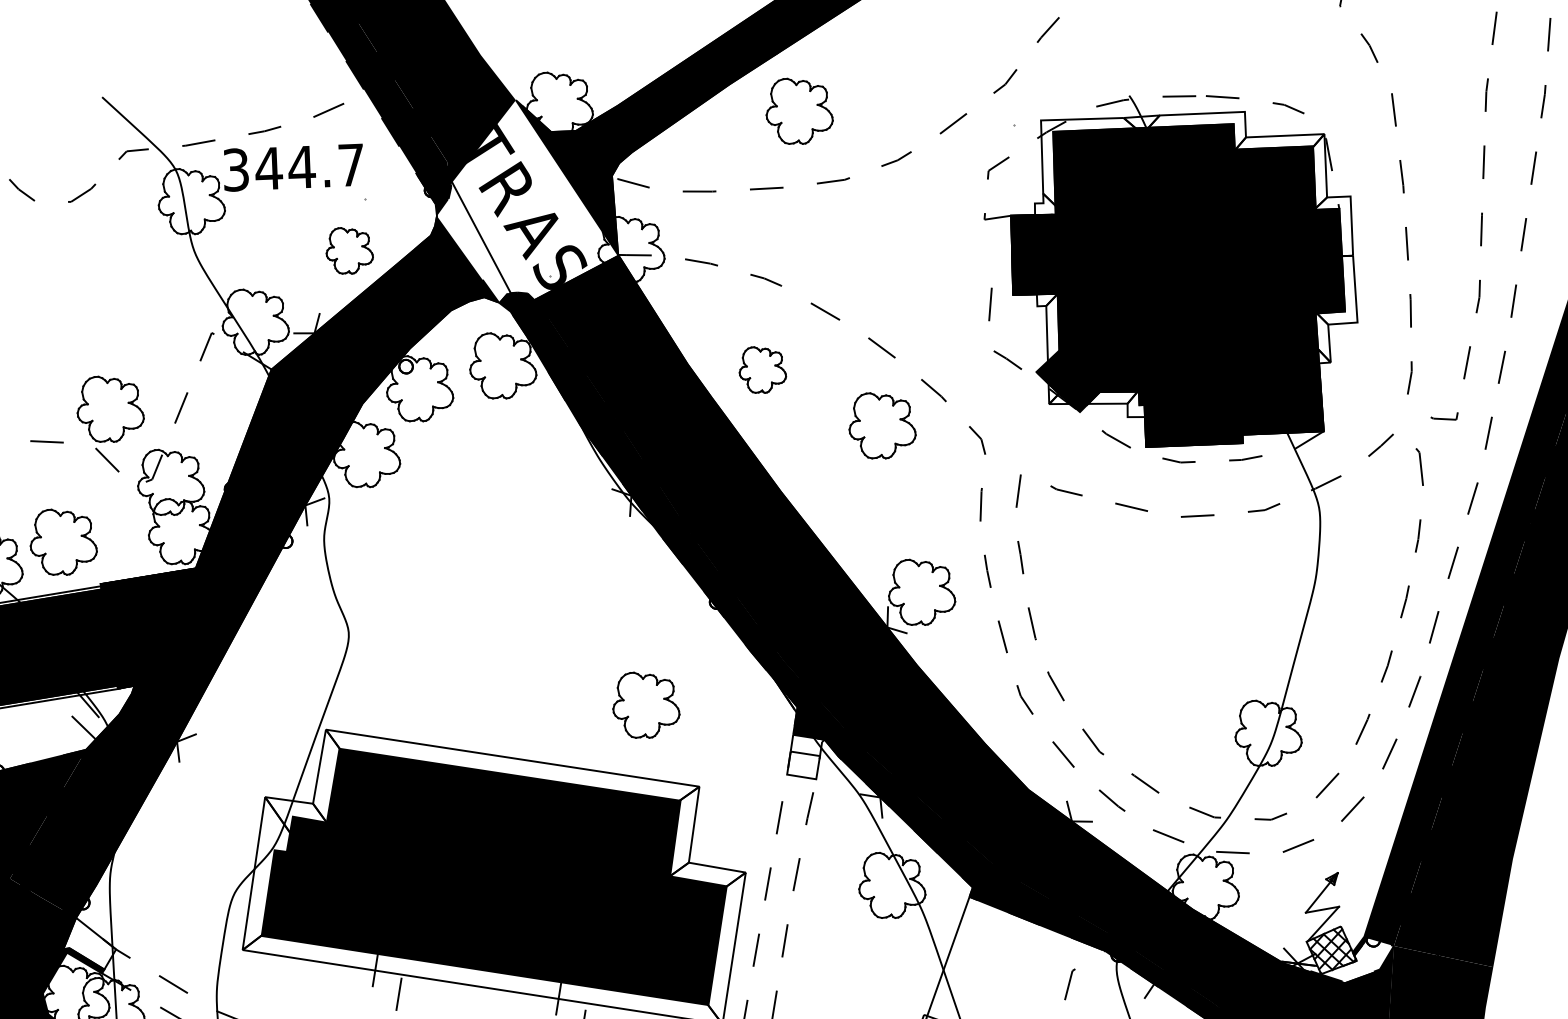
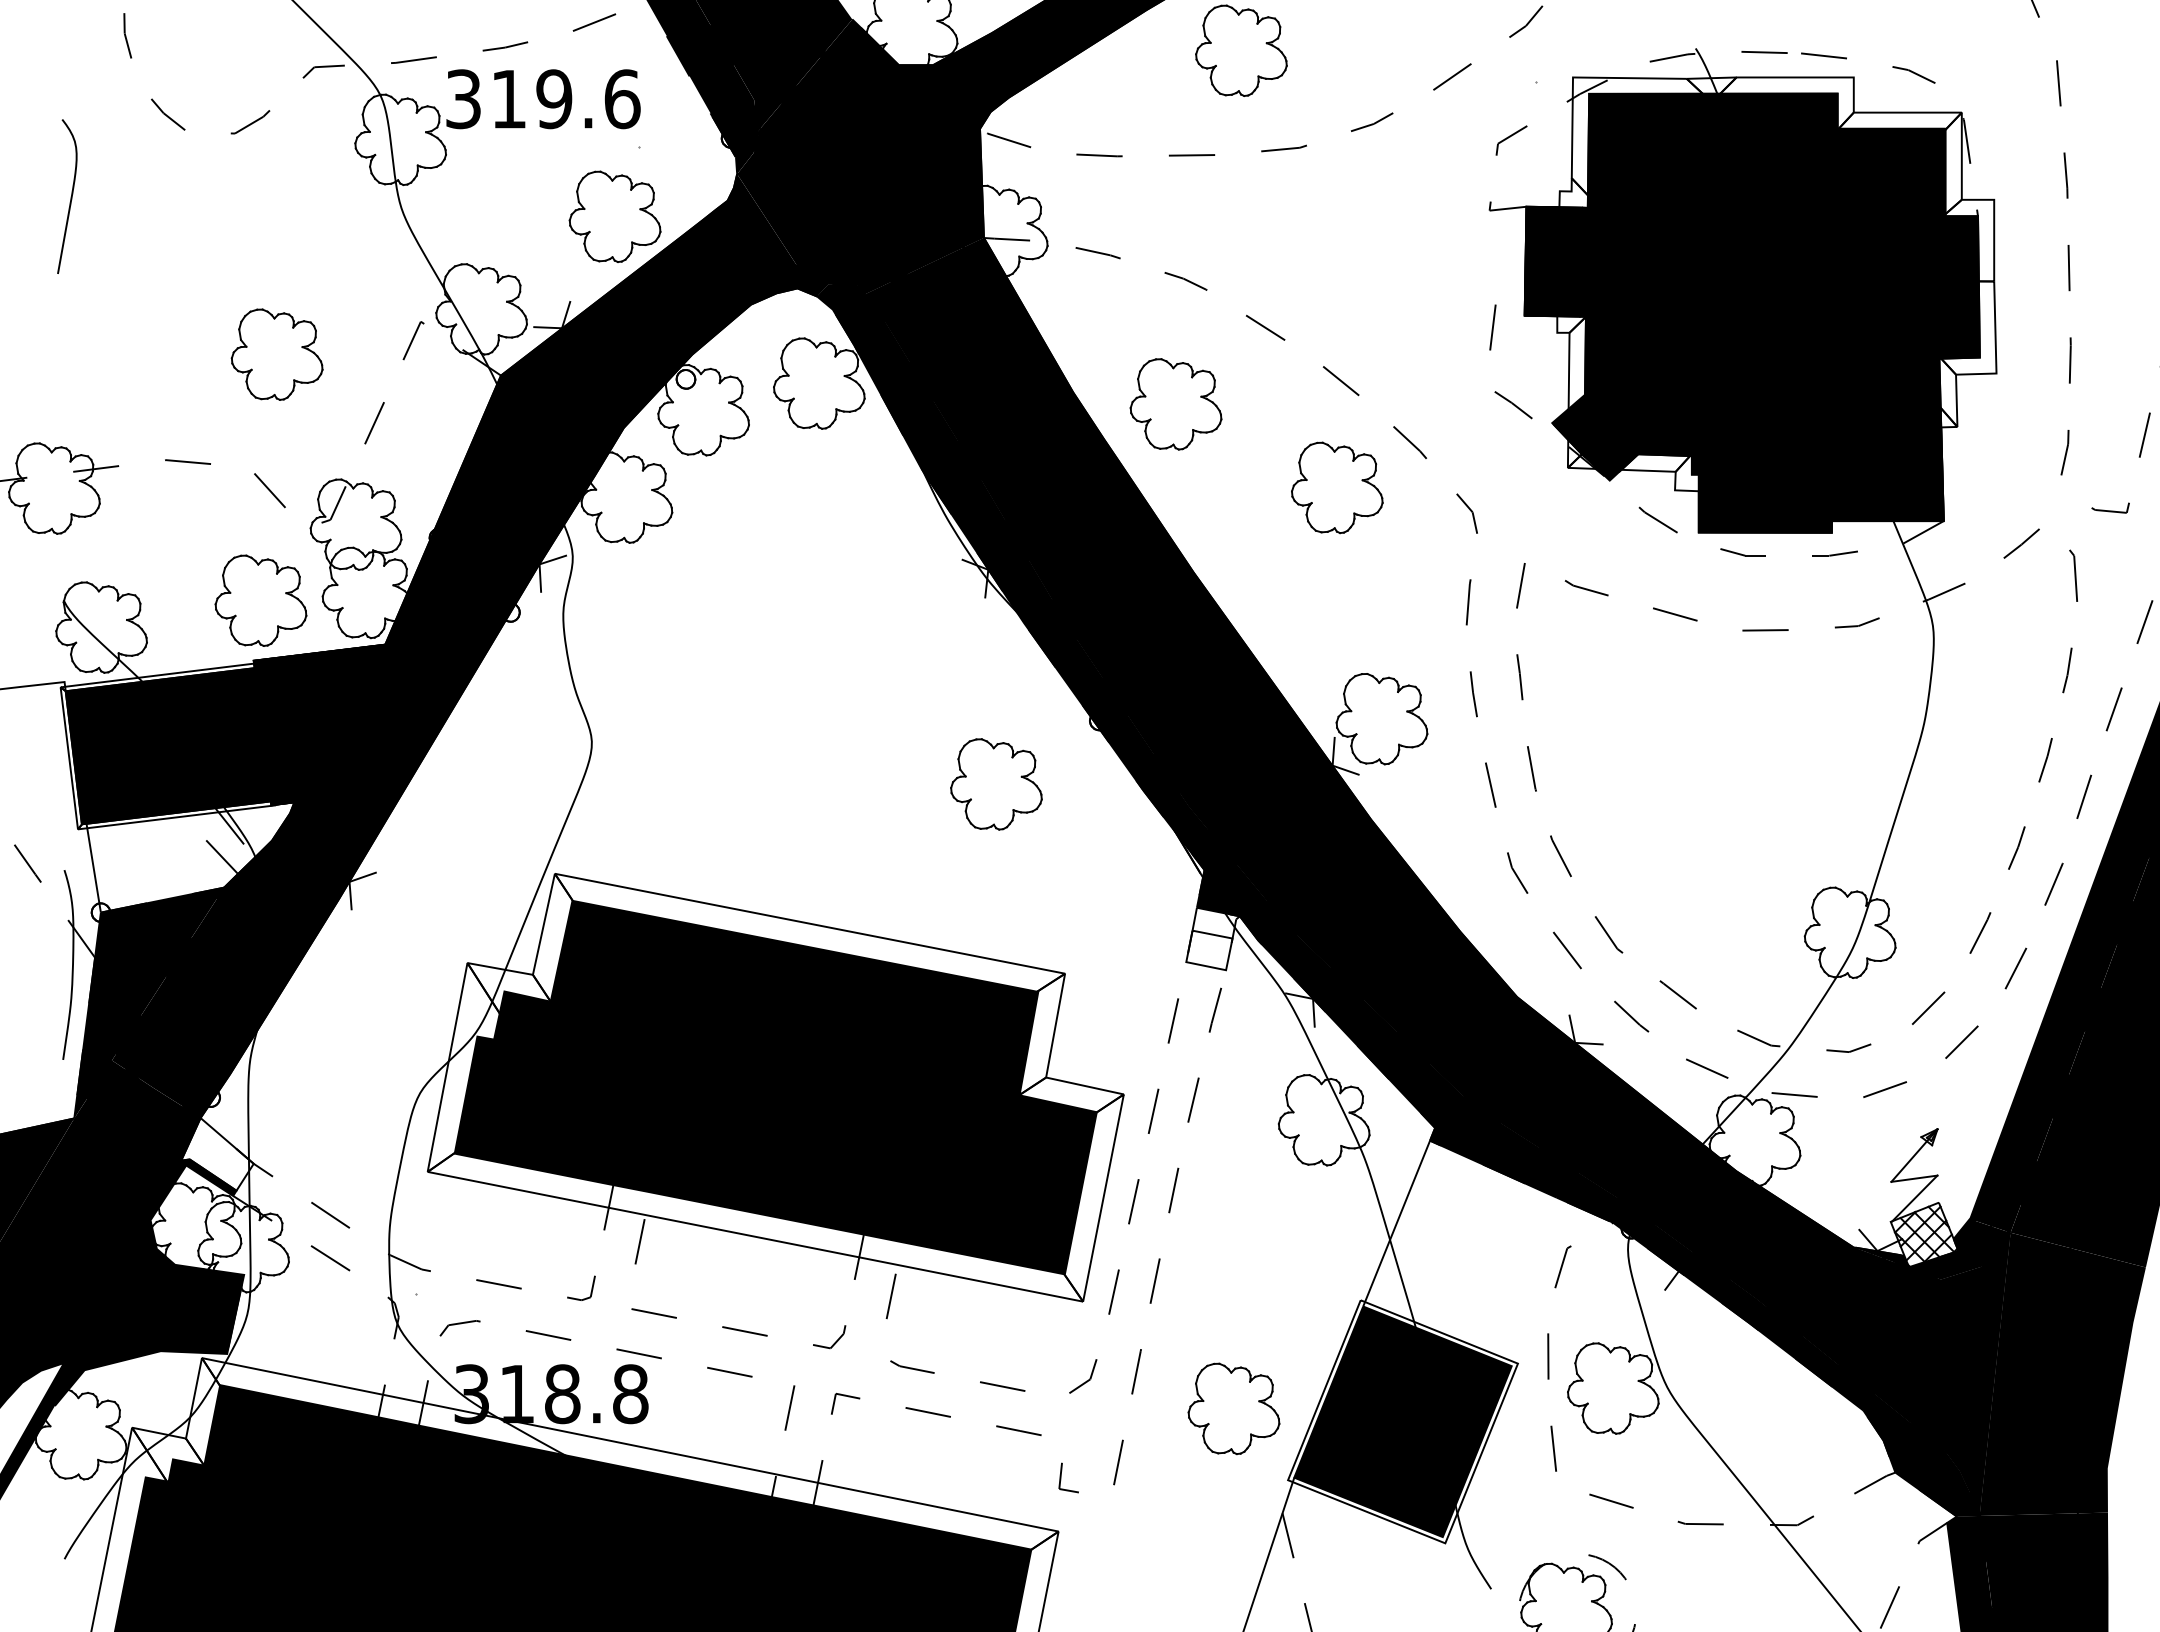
text: (310, 167) -> (565, 99), 344.7 -> 319.6
fill: (526, 200) -> (860, 157), added
part: (349, 250) -> (614, 216), size x1.43
part: (762, 370) -> (1175, 404), size x1.43
part: (109, 409) -> (276, 354), moved
part: (63, 541) -> (260, 600), moved
part: (646, 705) -> (996, 784), moved
fill: (1337, 960) -> (1931, 1249), added

